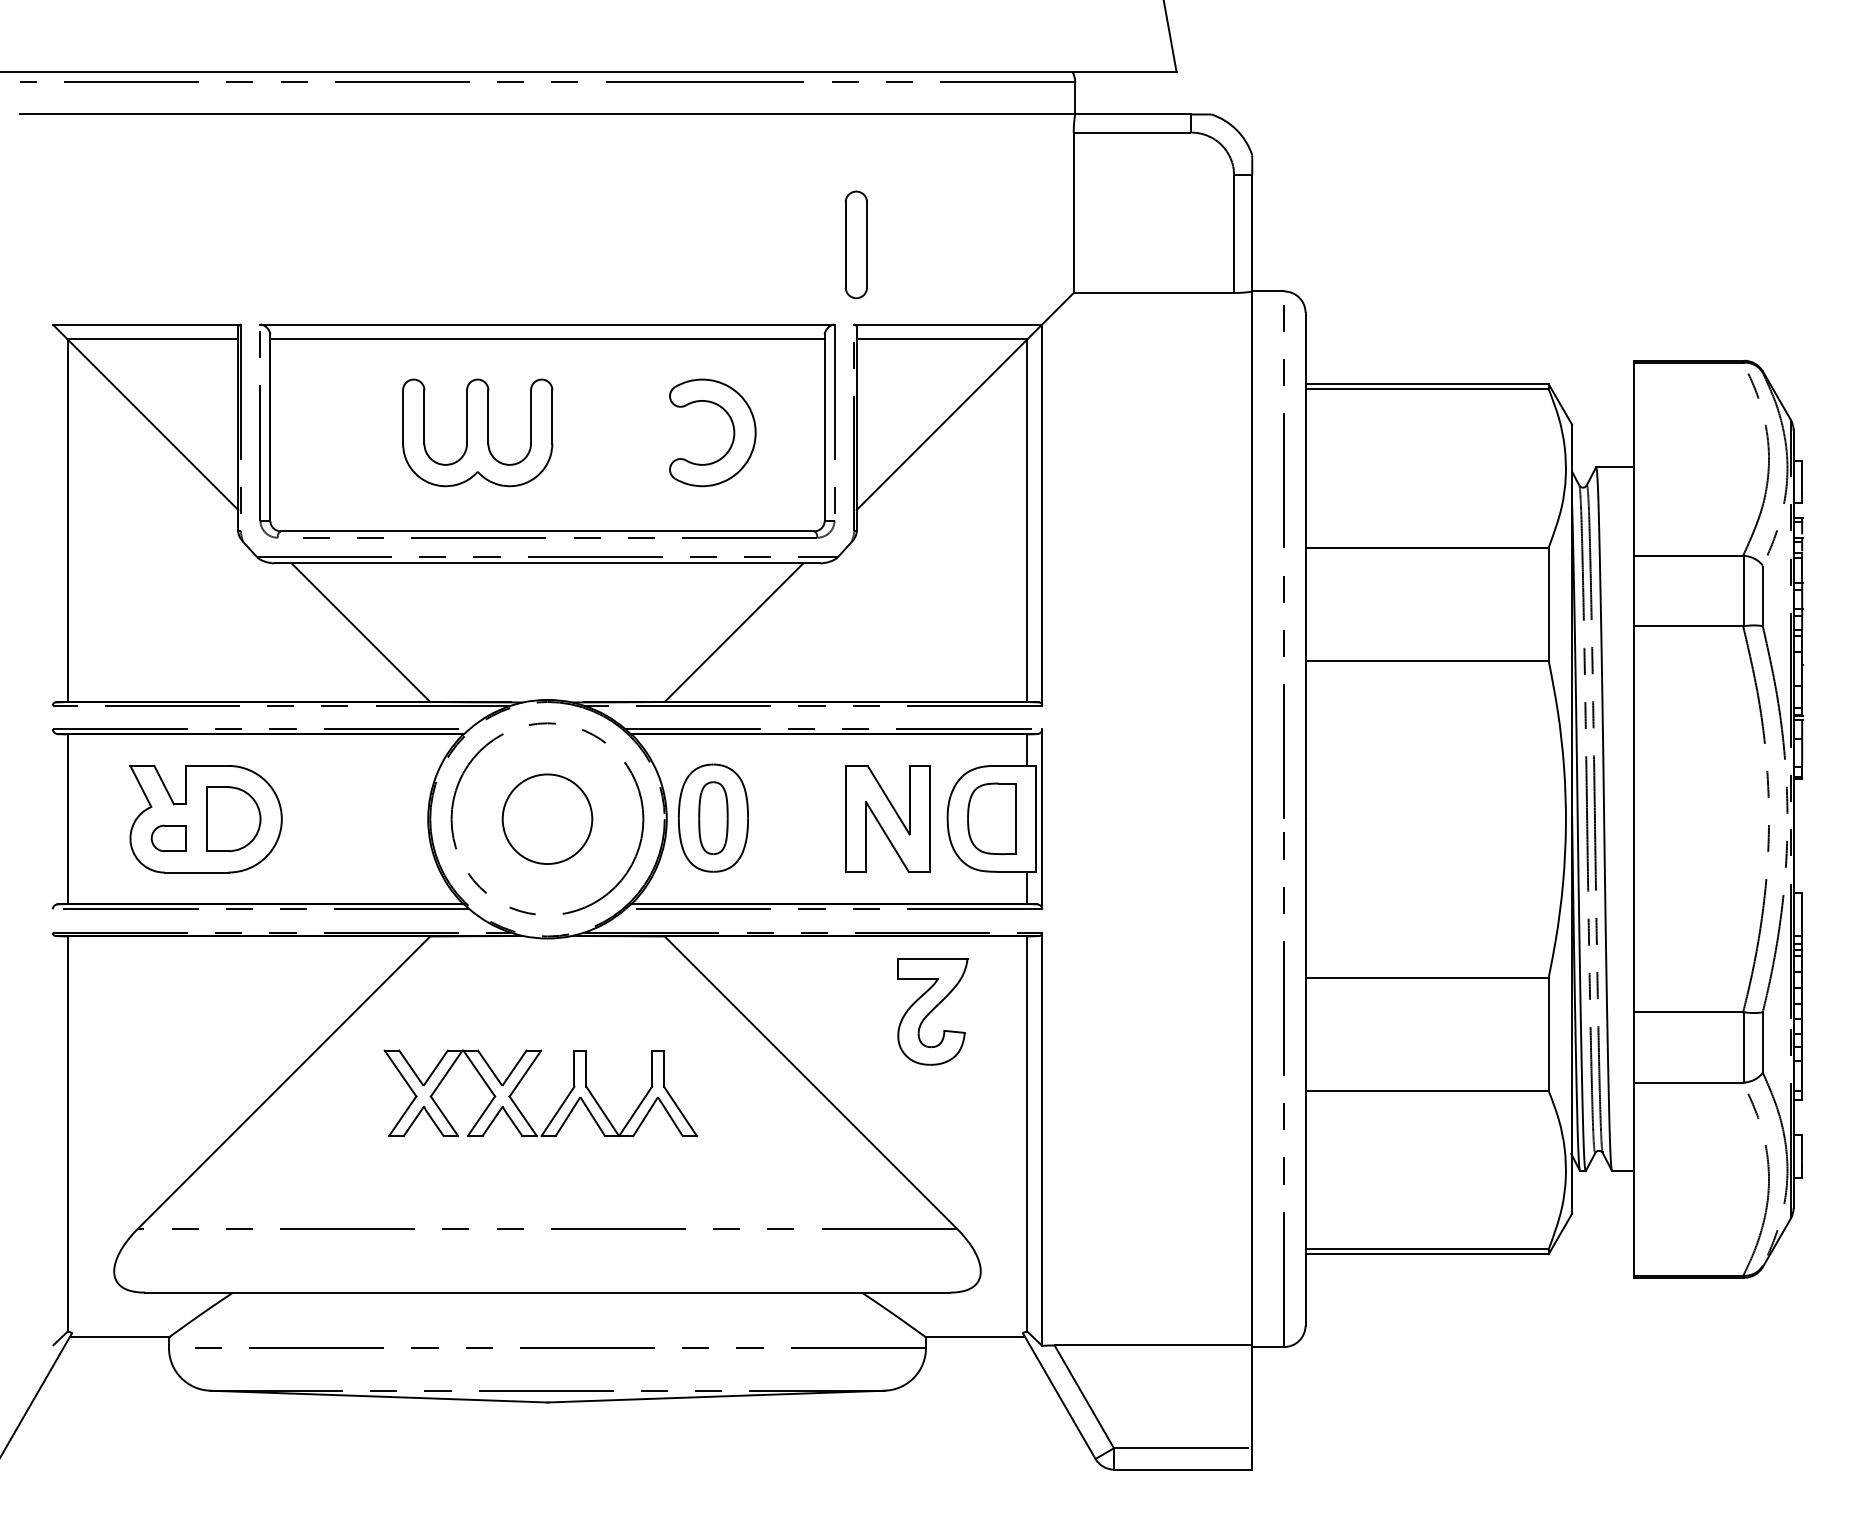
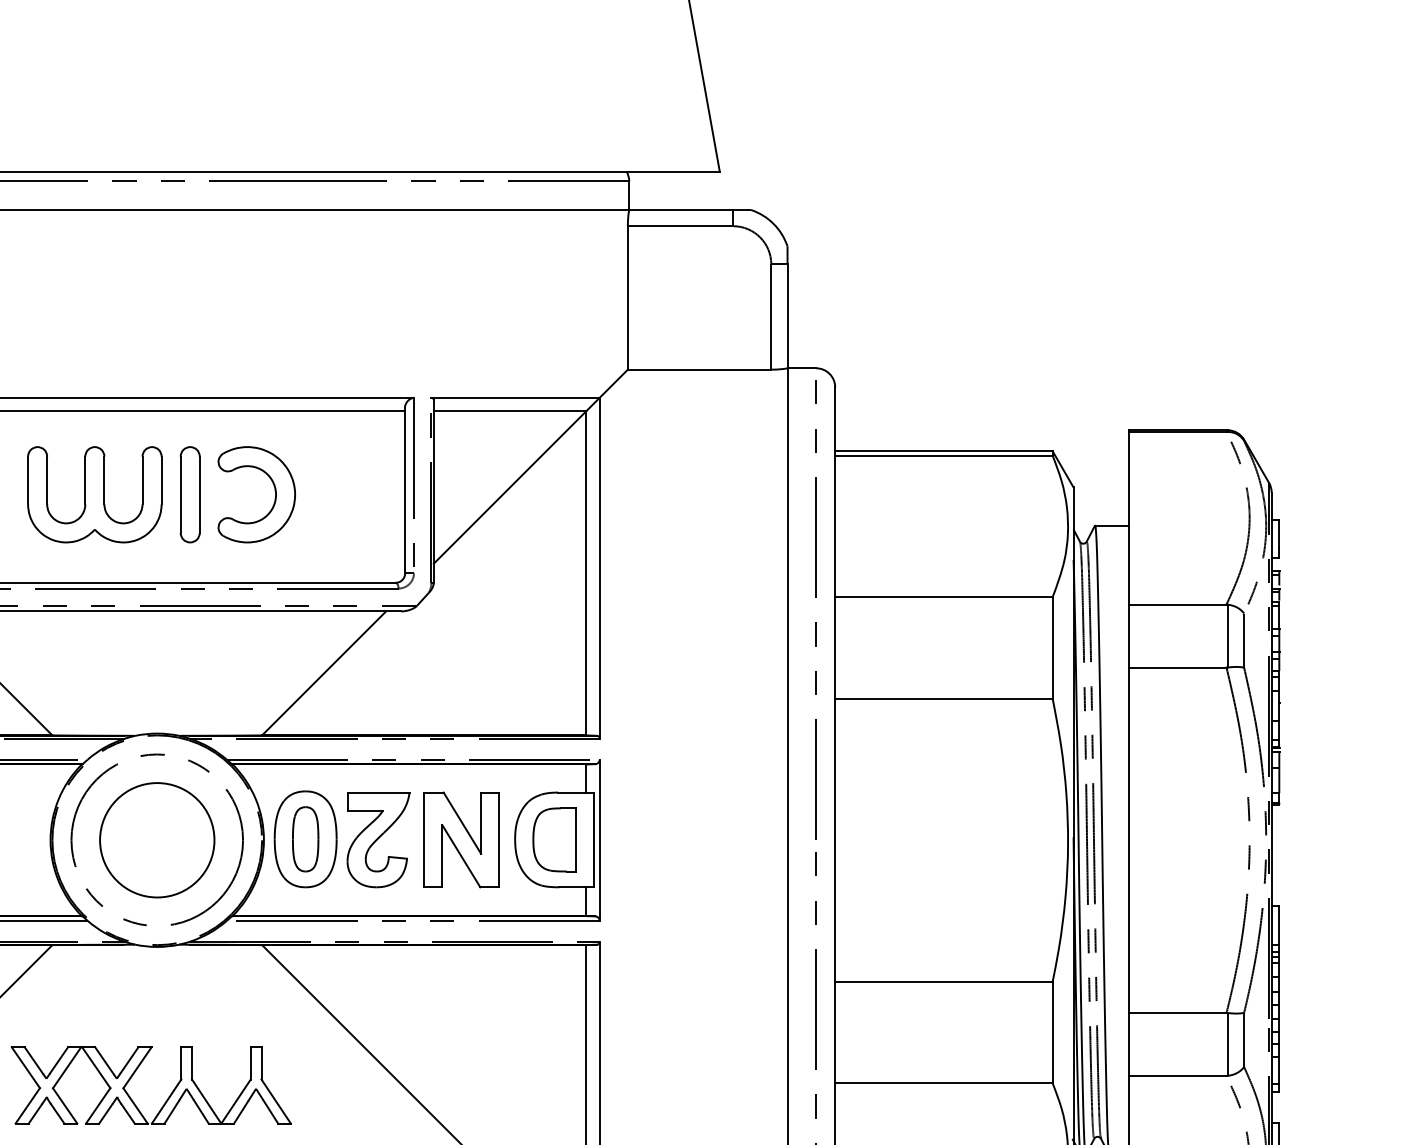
part: (855, 244) -> (189, 494), moved
part: (732, 426) -> (274, 489), moved
circle: (547, 819) -> (157, 840), size x1.43
part: (932, 1011) -> (378, 839), moved

